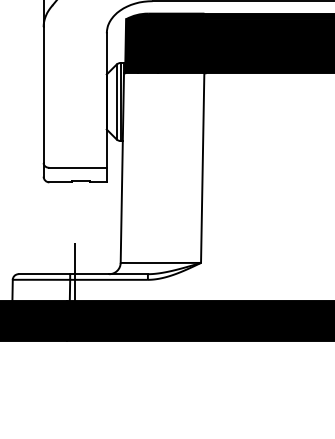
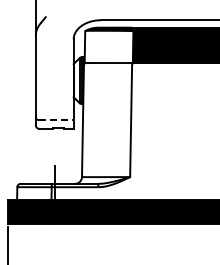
fill: (164, 45) -> (108, 46), removed
line: (78, 168) -> (56, 120), solid -> dashed

